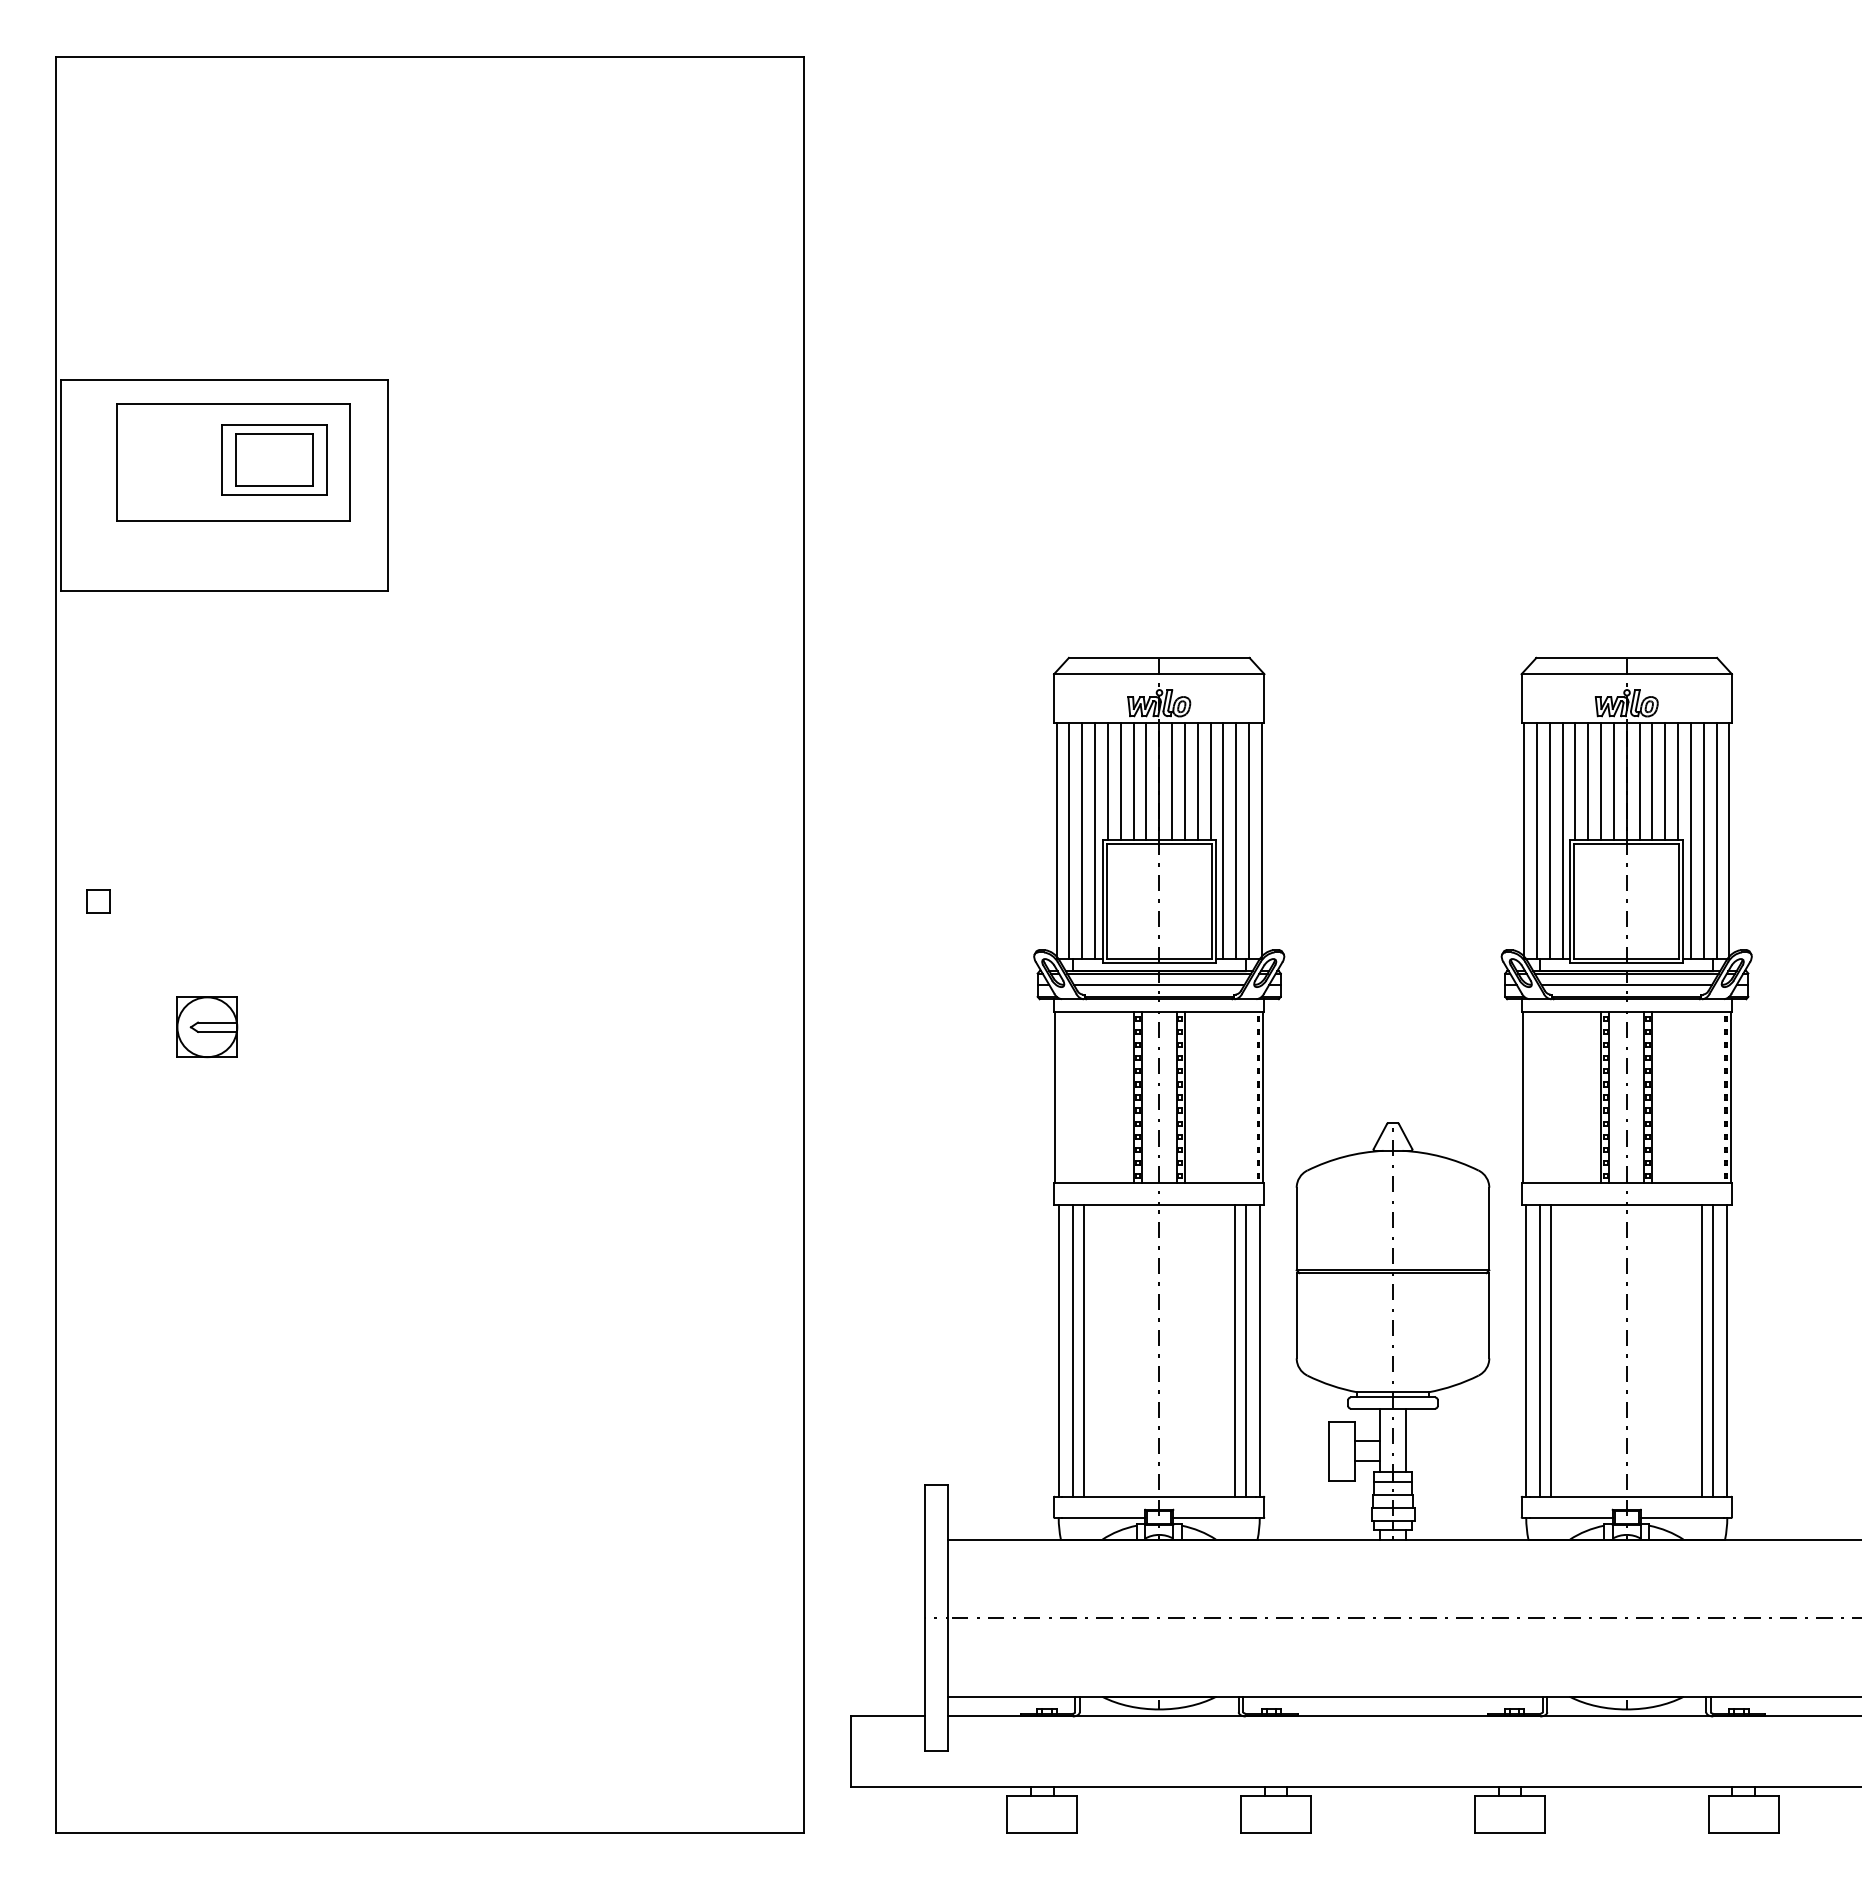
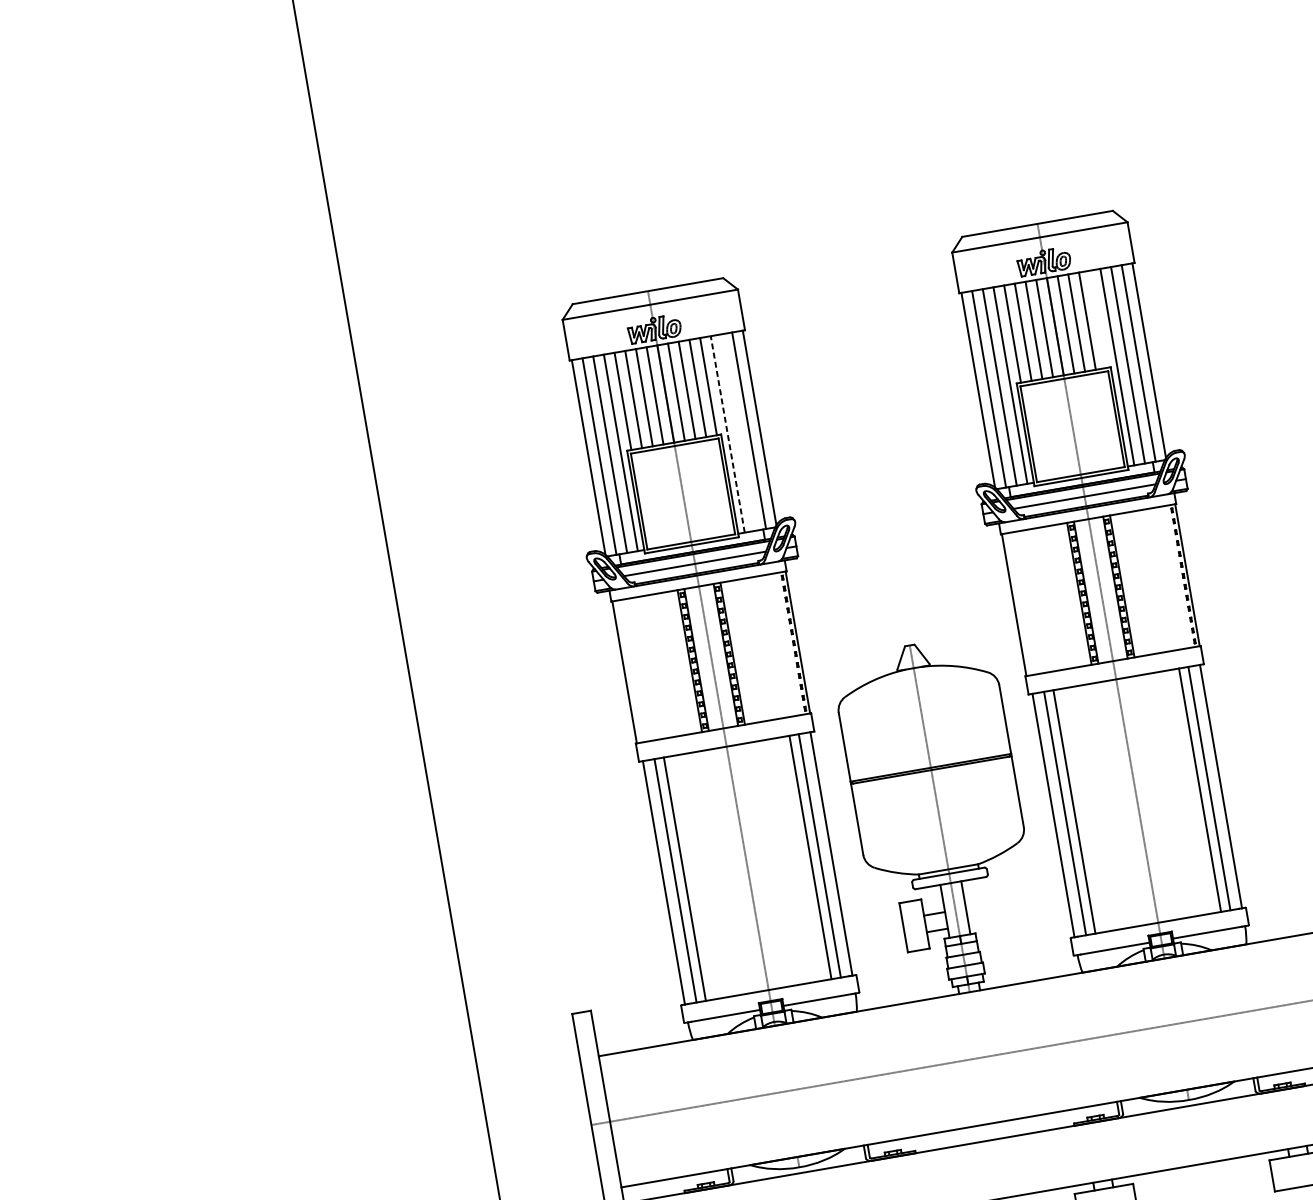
line: (1678, 781) -> (1098, 319), removed
line: (1223, 840) -> (727, 434), solid -> dashed
line: (1236, 840) -> (738, 432), removed

